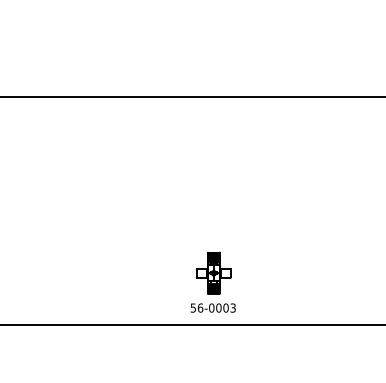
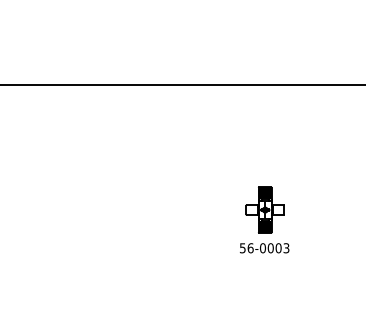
part: (212, 281) -> (263, 219), moved

